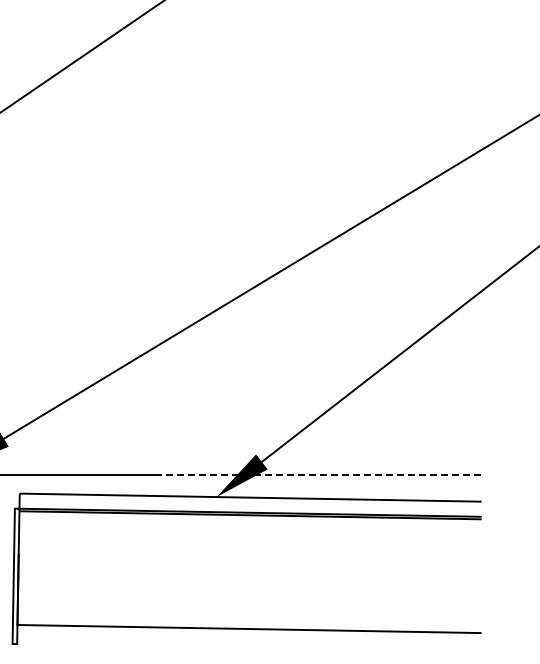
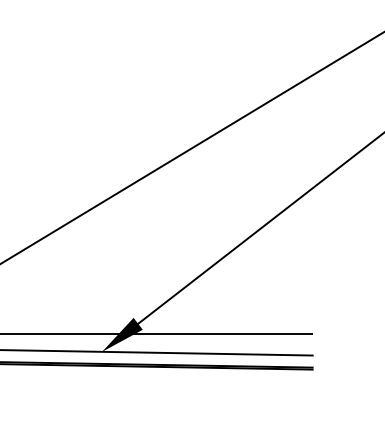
line: (319, 474) -> (184, 333), dashed -> solid

